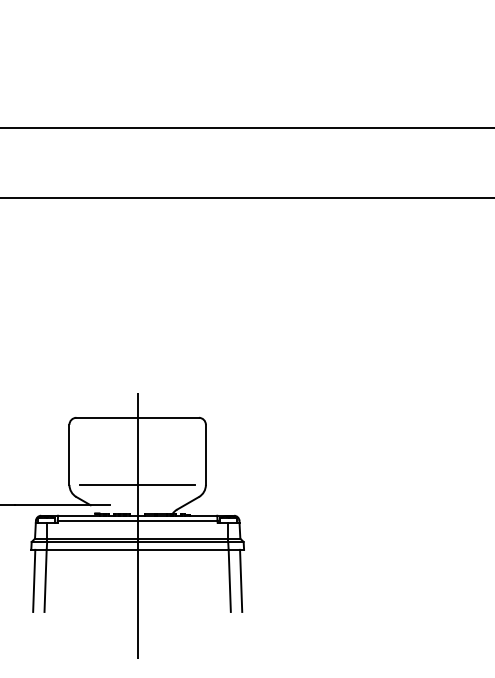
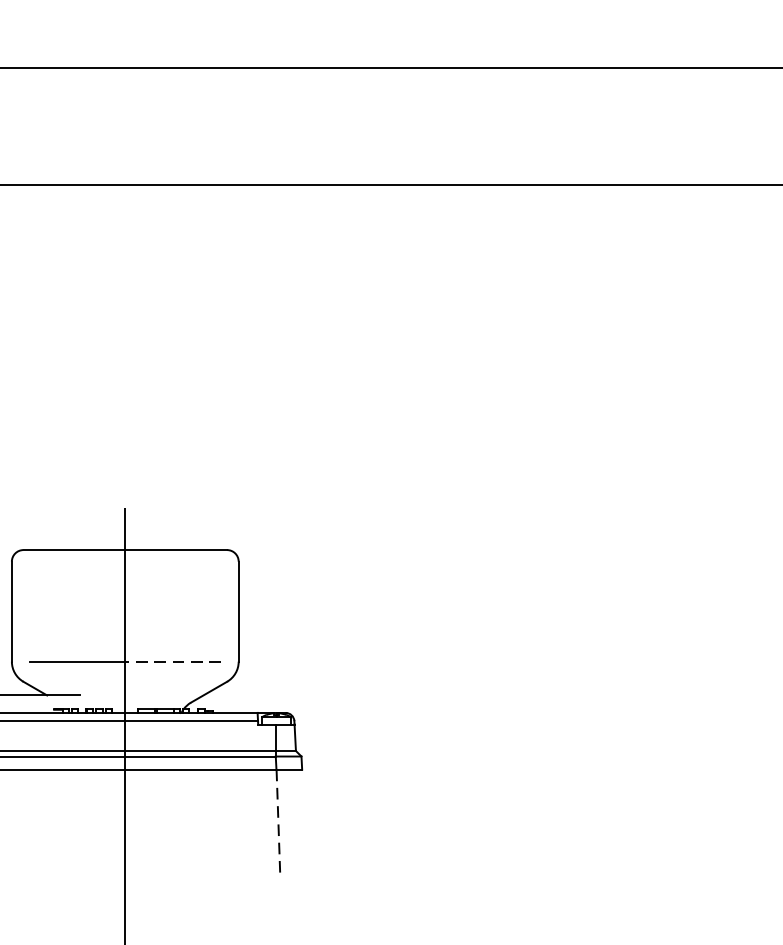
line: (166, 484) -> (173, 660), solid -> dashed
line: (241, 580) -> (297, 820), removed
line: (229, 581) -> (277, 822), solid -> dashed

